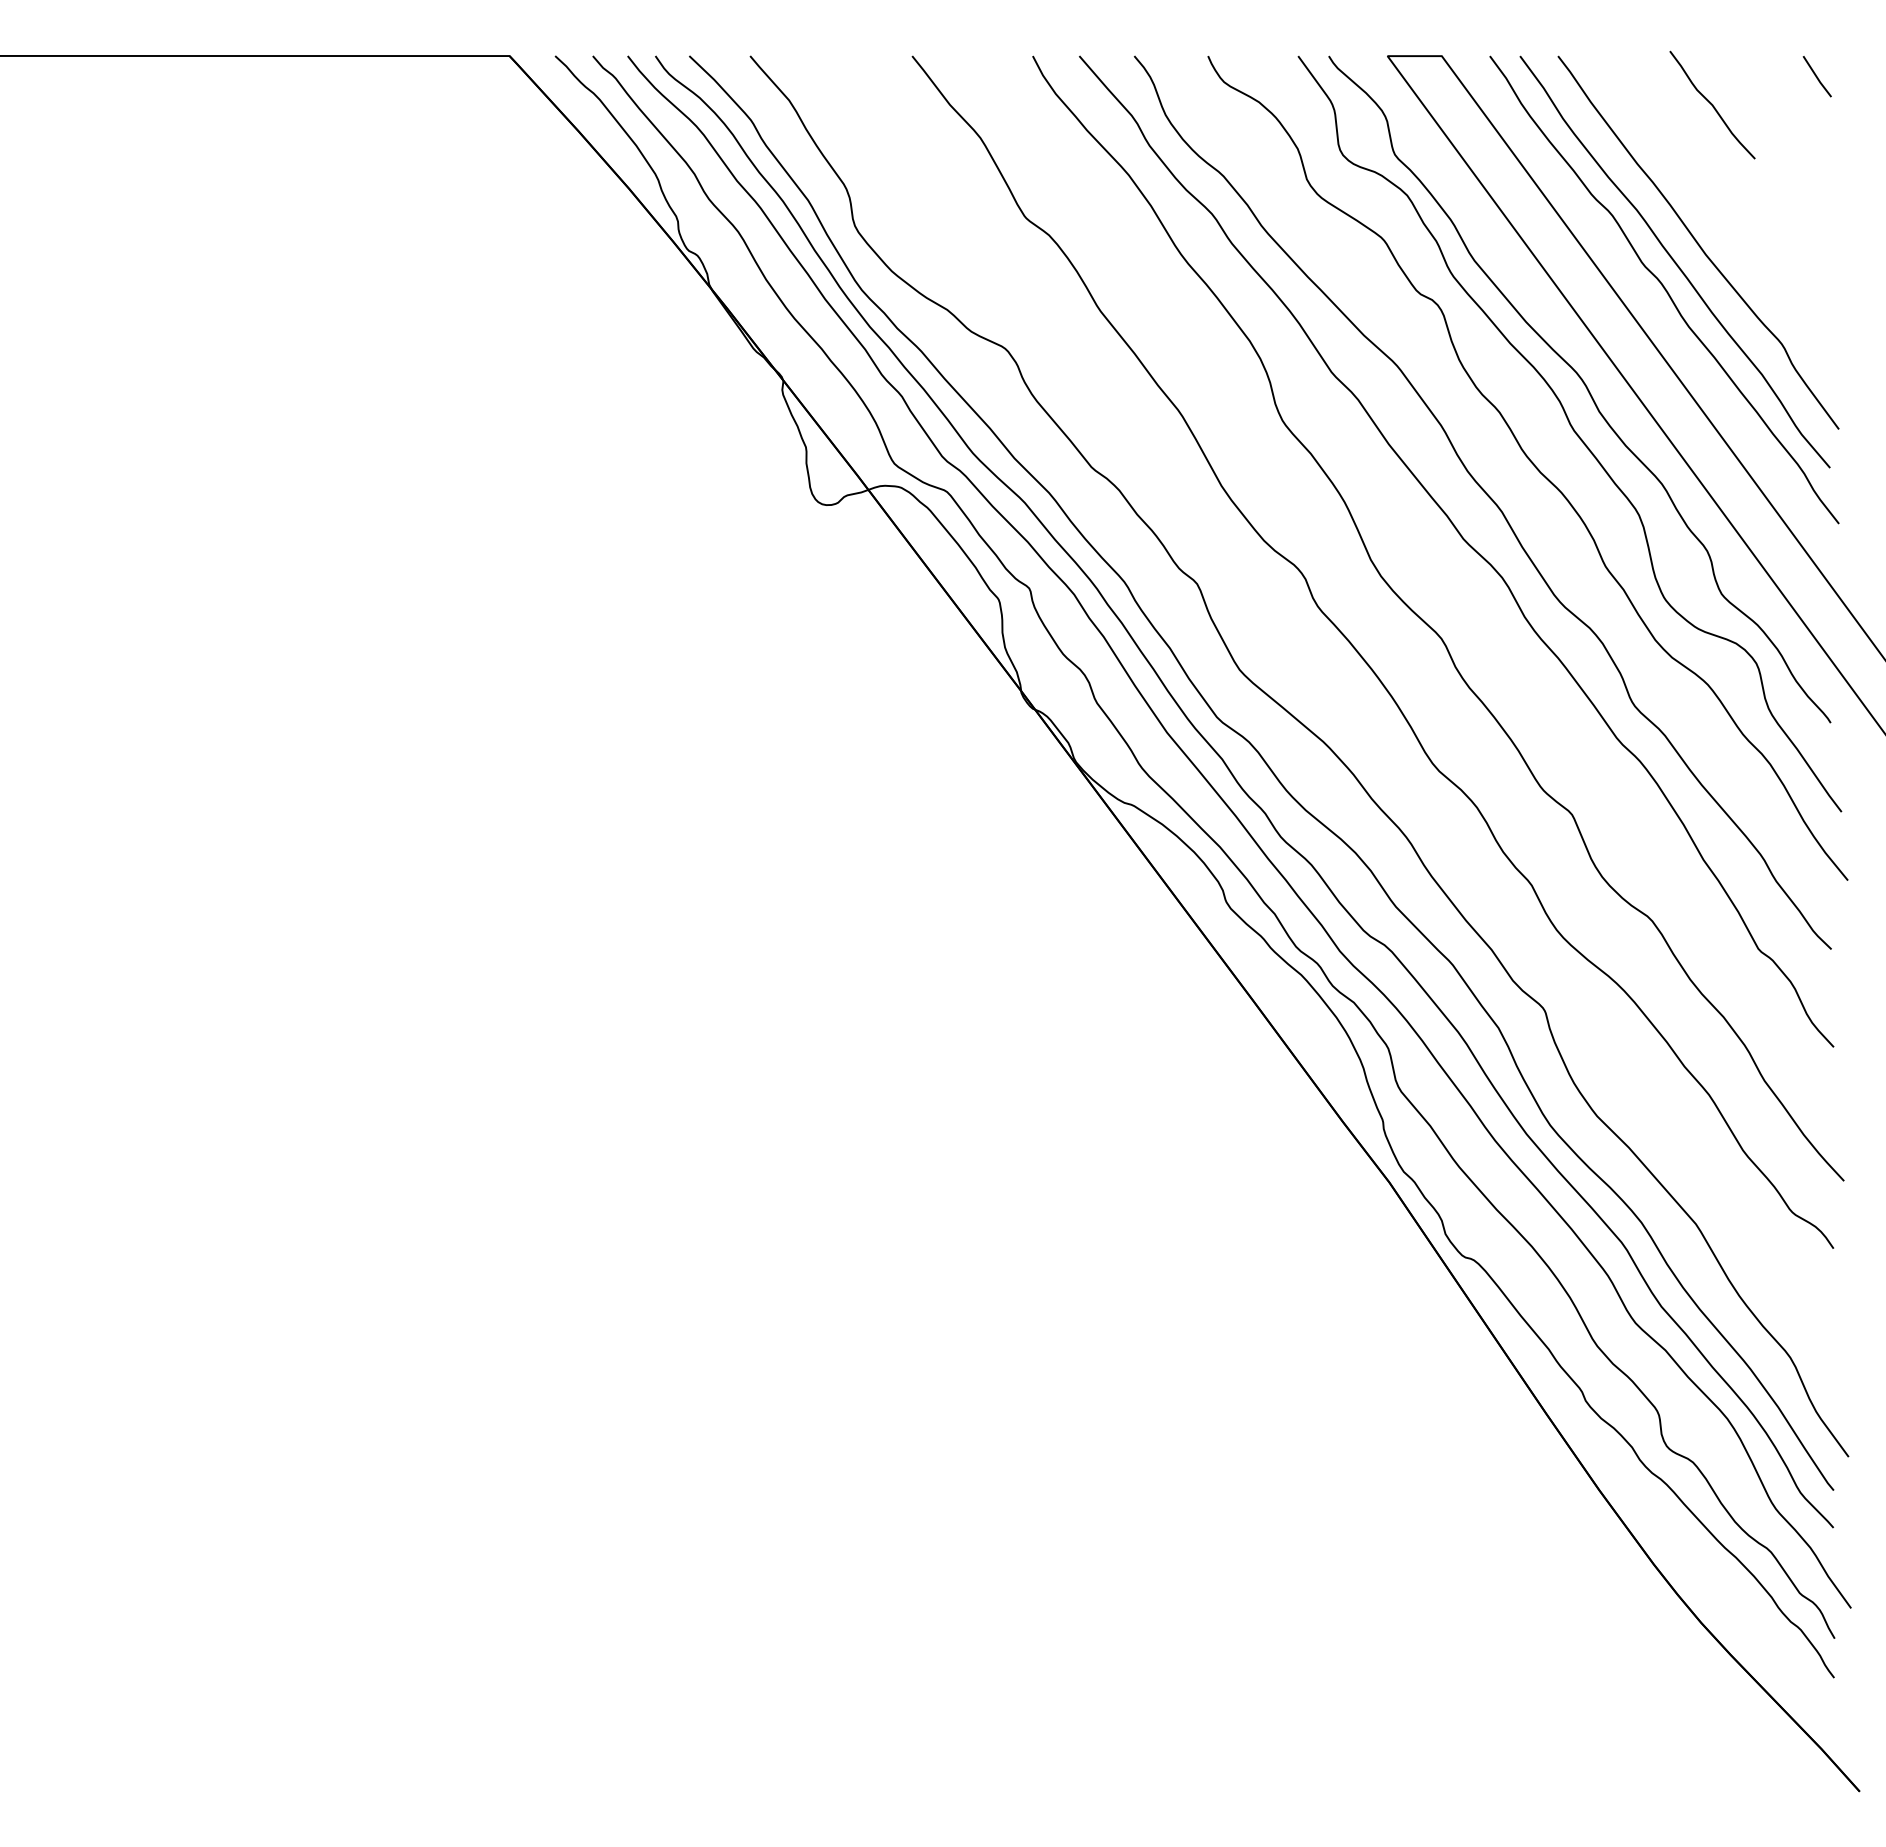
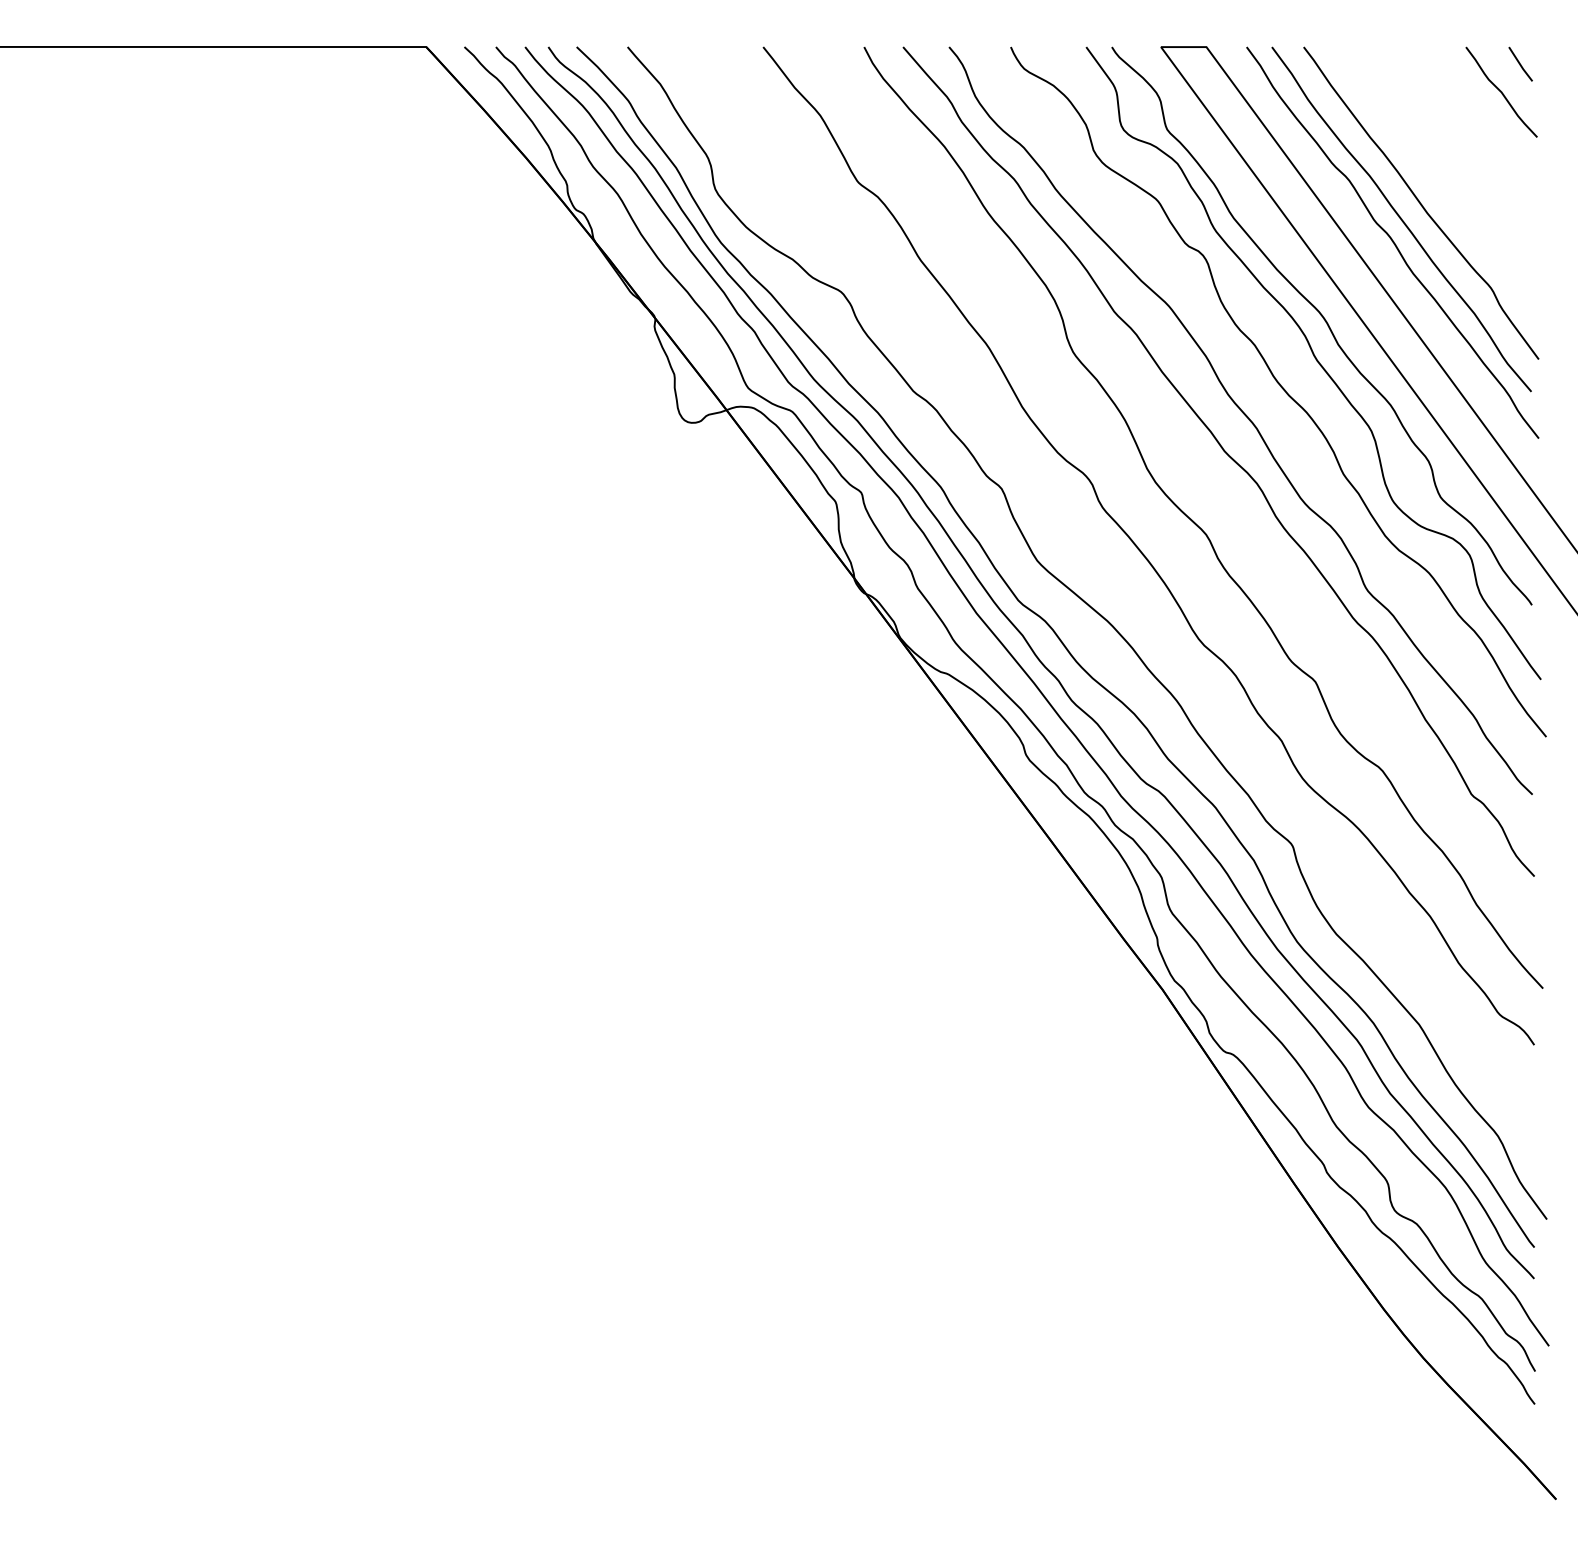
curve: (1712, 104) -> (1501, 91), moved

